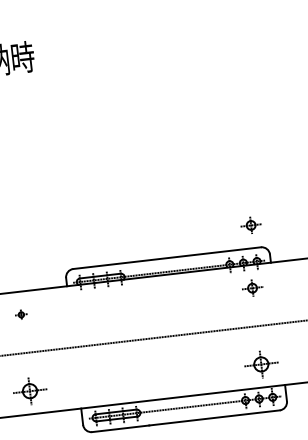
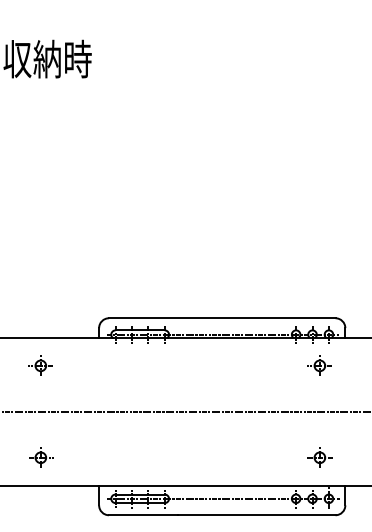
part: (250, 225) -> (326, 290), removed
part: (21, 314) -> (40, 365), size x1.67
part: (260, 364) -> (319, 457), size x0.62
part: (30, 390) -> (41, 457), size x0.62

